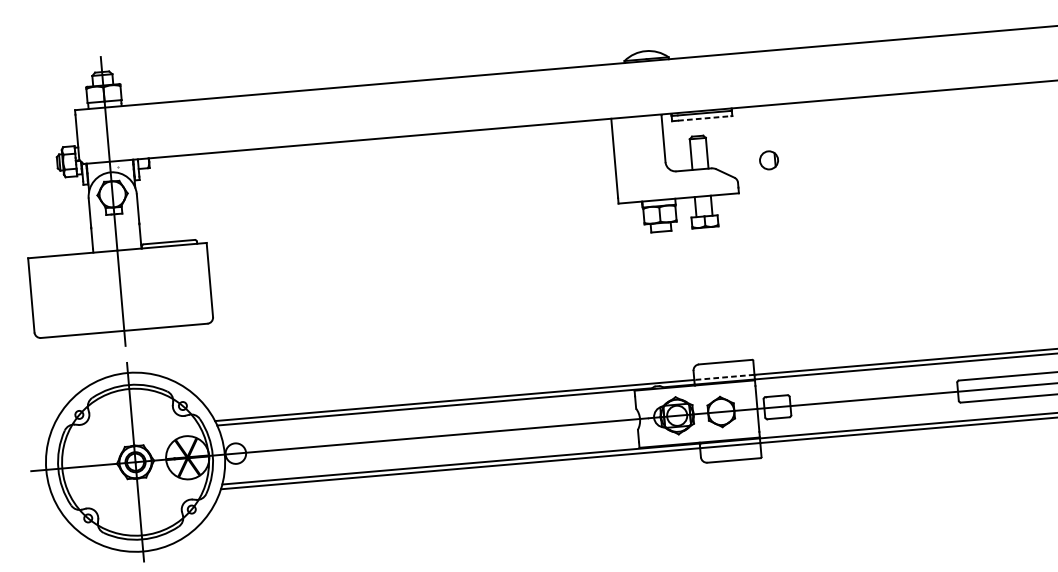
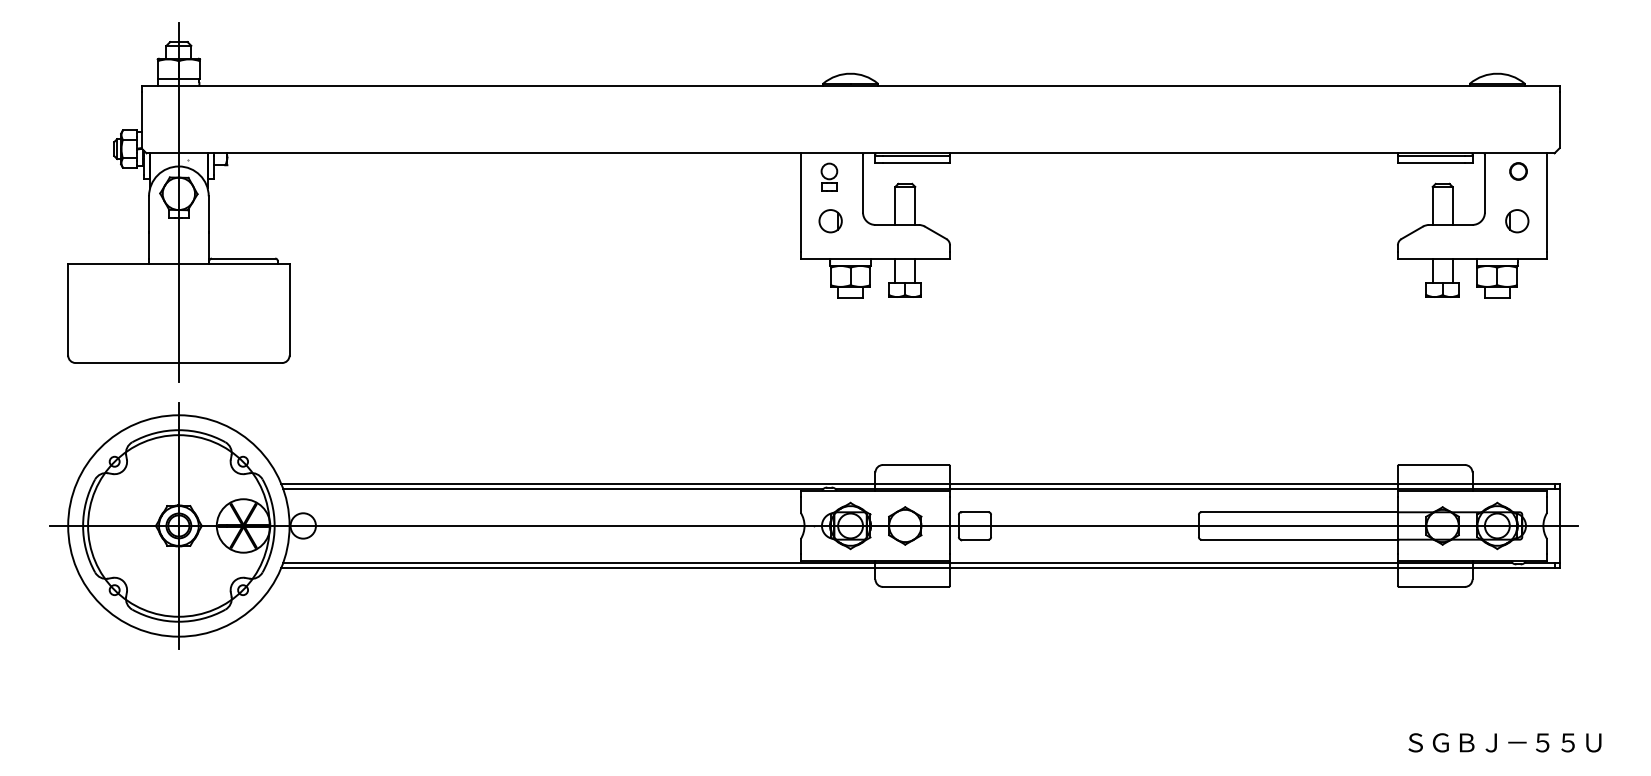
line: (704, 118) -> (915, 162), dashed -> solid
part: (636, 135) -> (829, 176), added
part: (768, 160) -> (830, 221), moved
line: (724, 377) -> (912, 483), dashed -> solid

